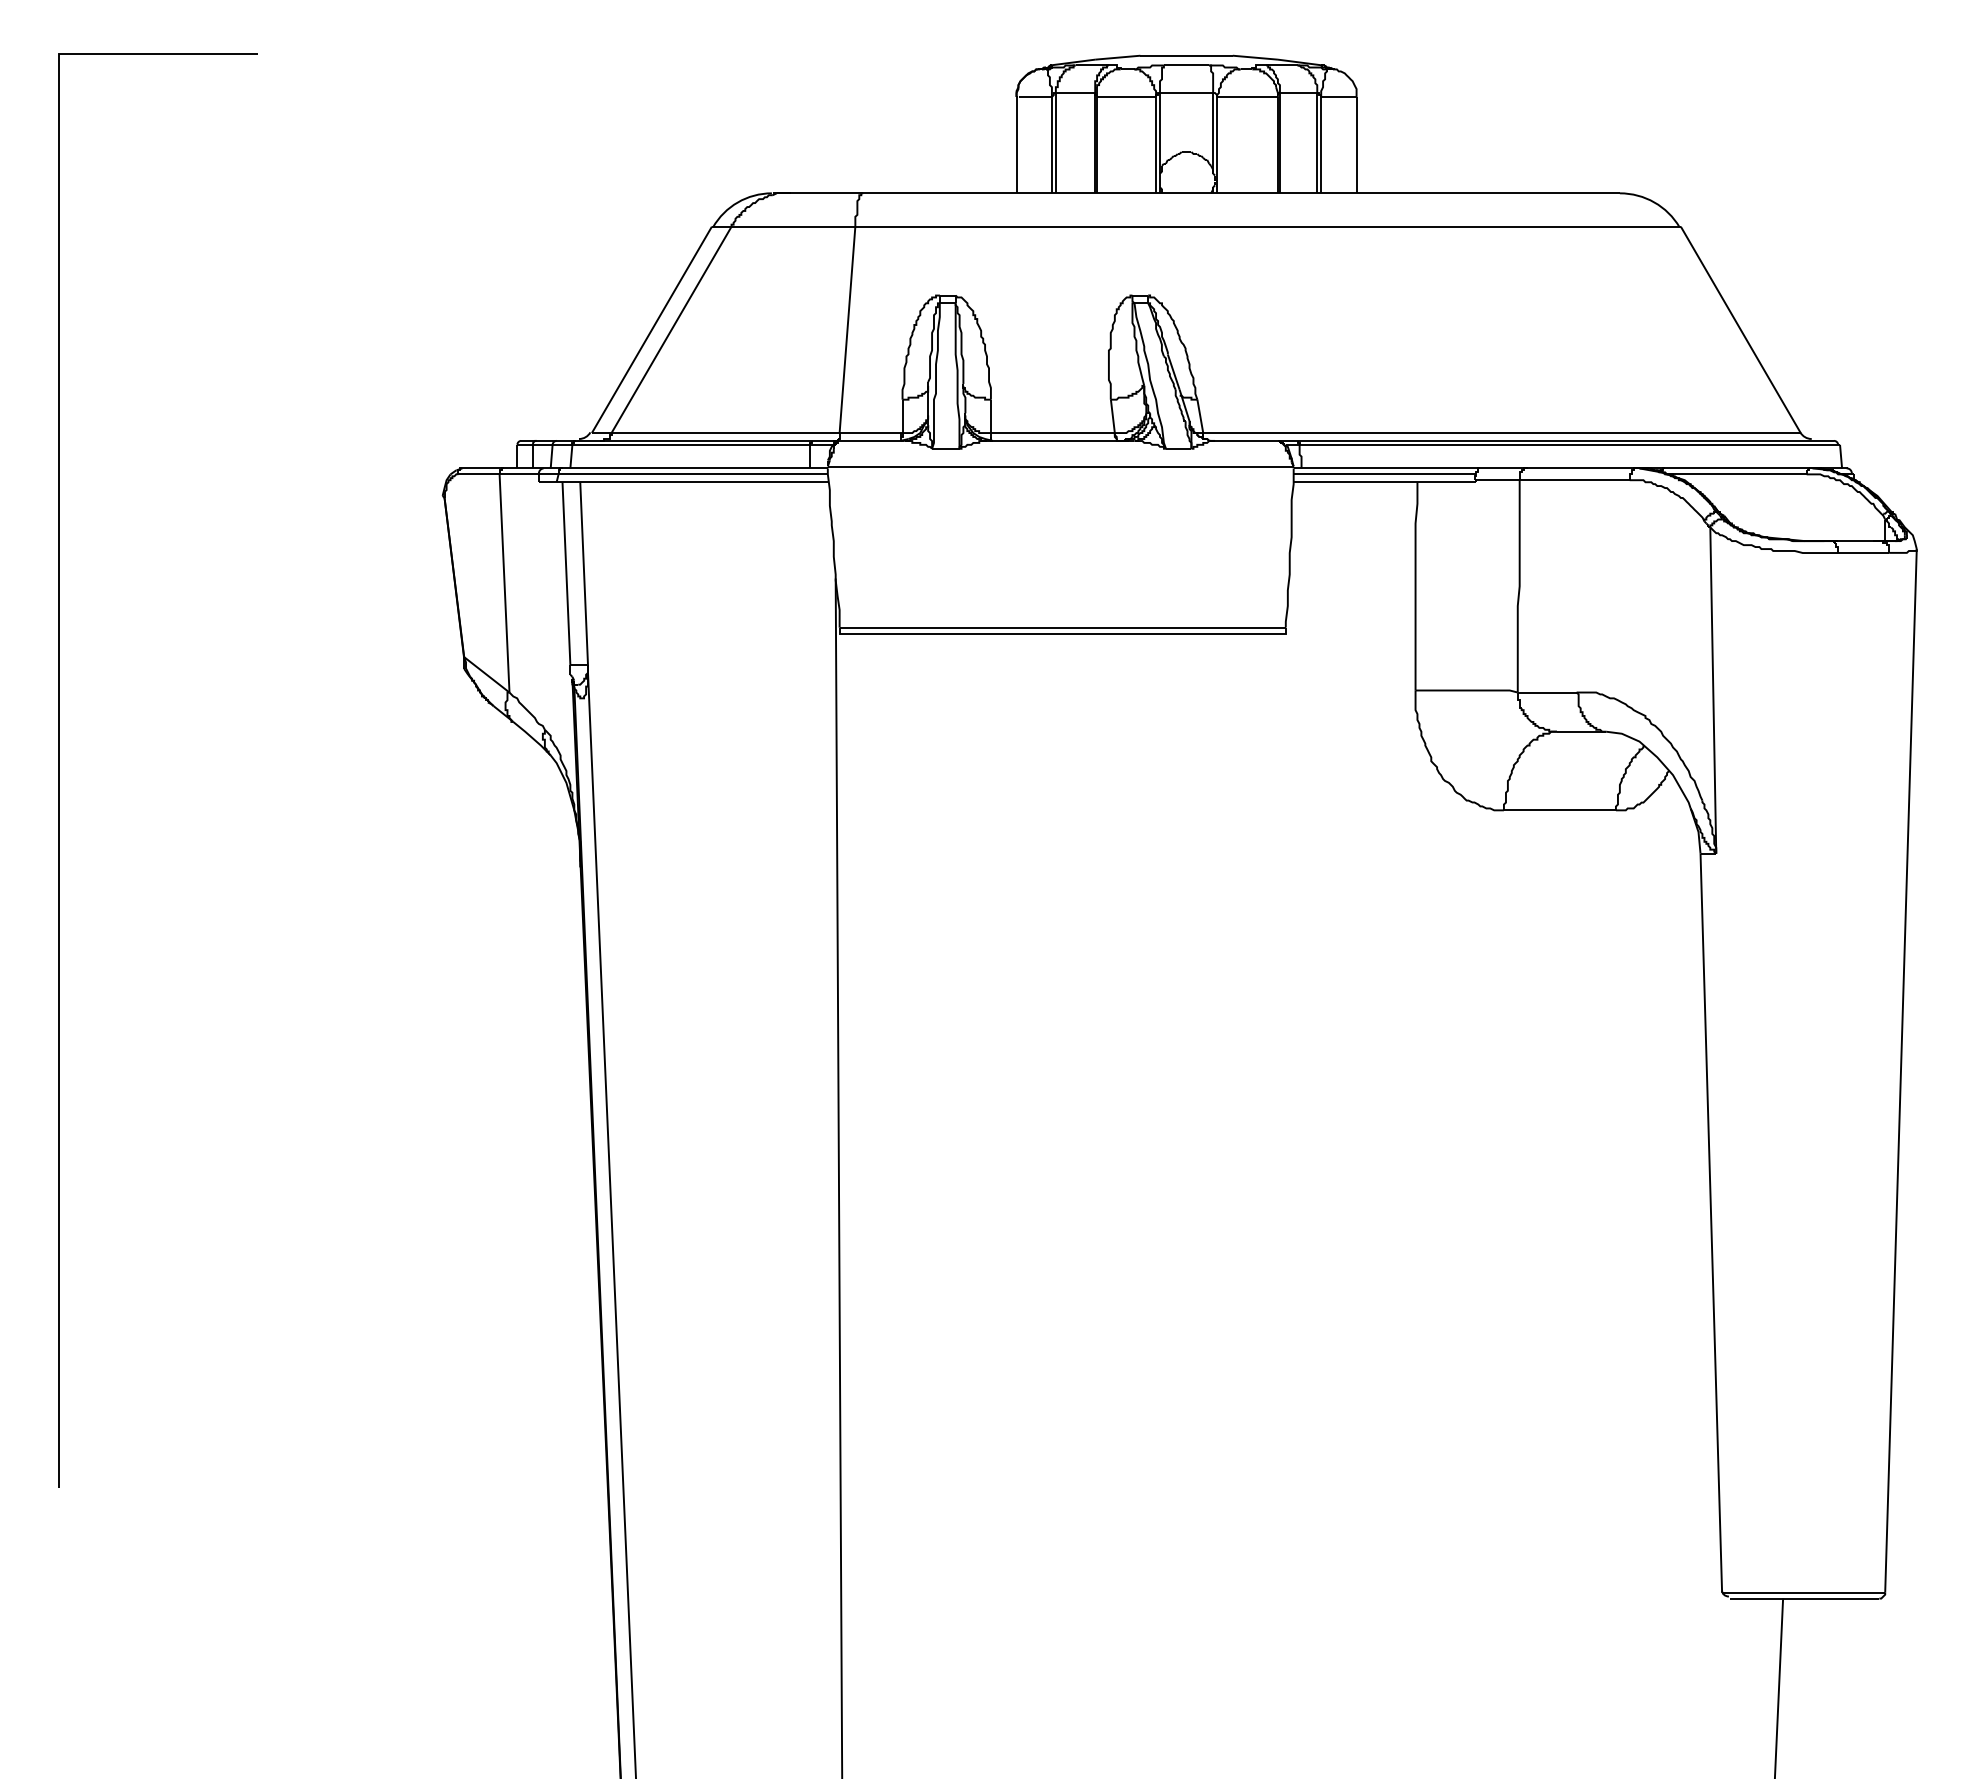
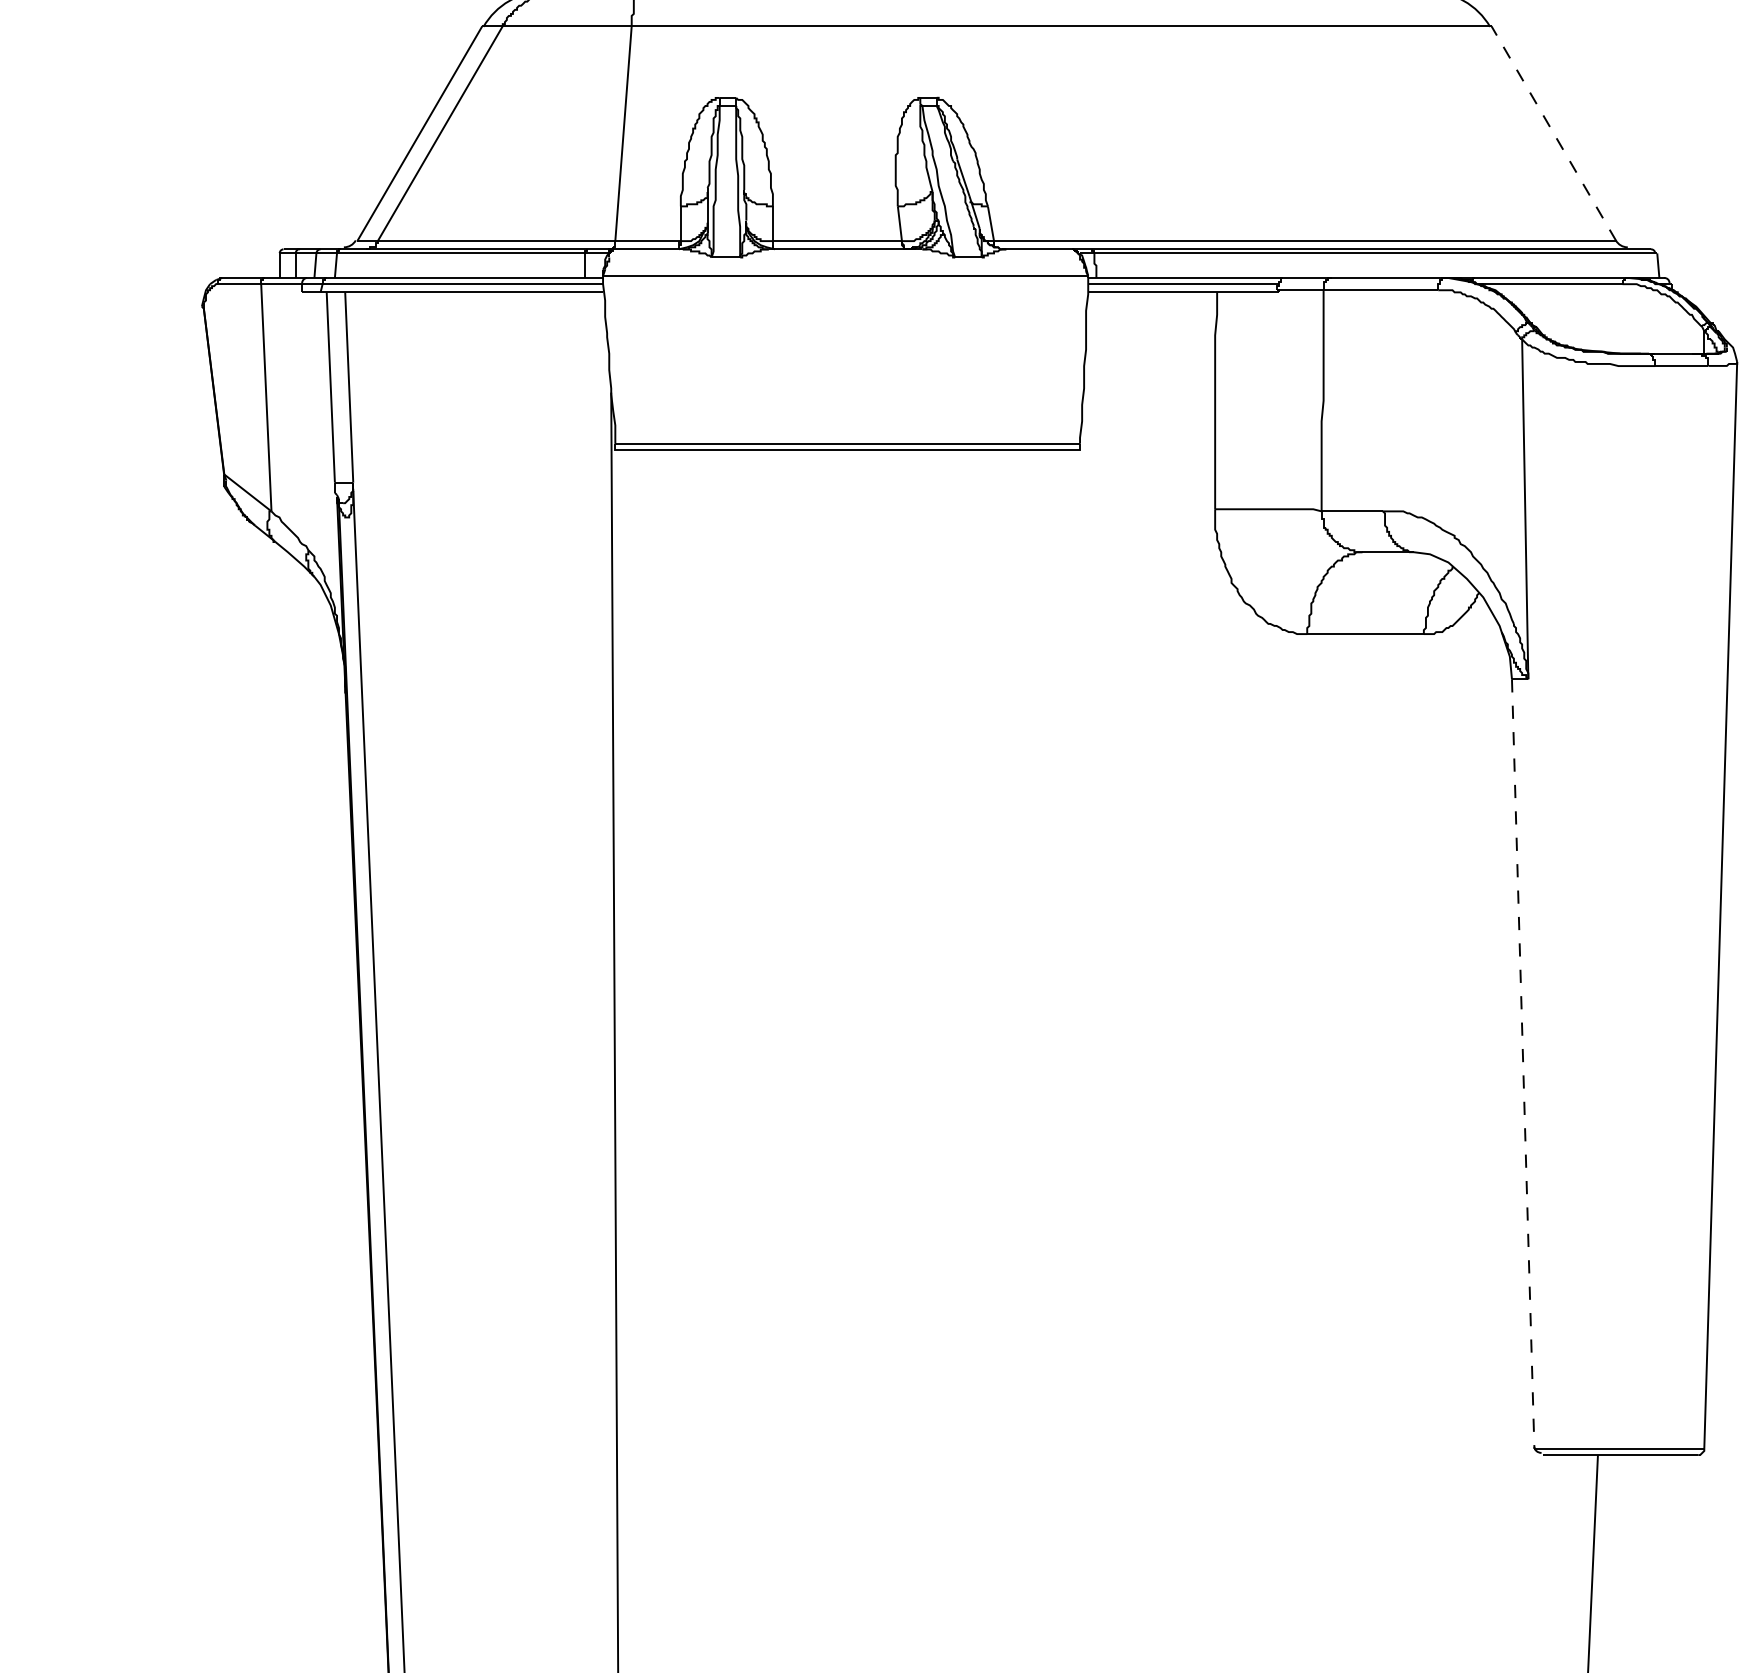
line: (1740, 329) -> (1553, 133), solid -> dashed
line: (1711, 1223) -> (1523, 1064), solid -> dashed

